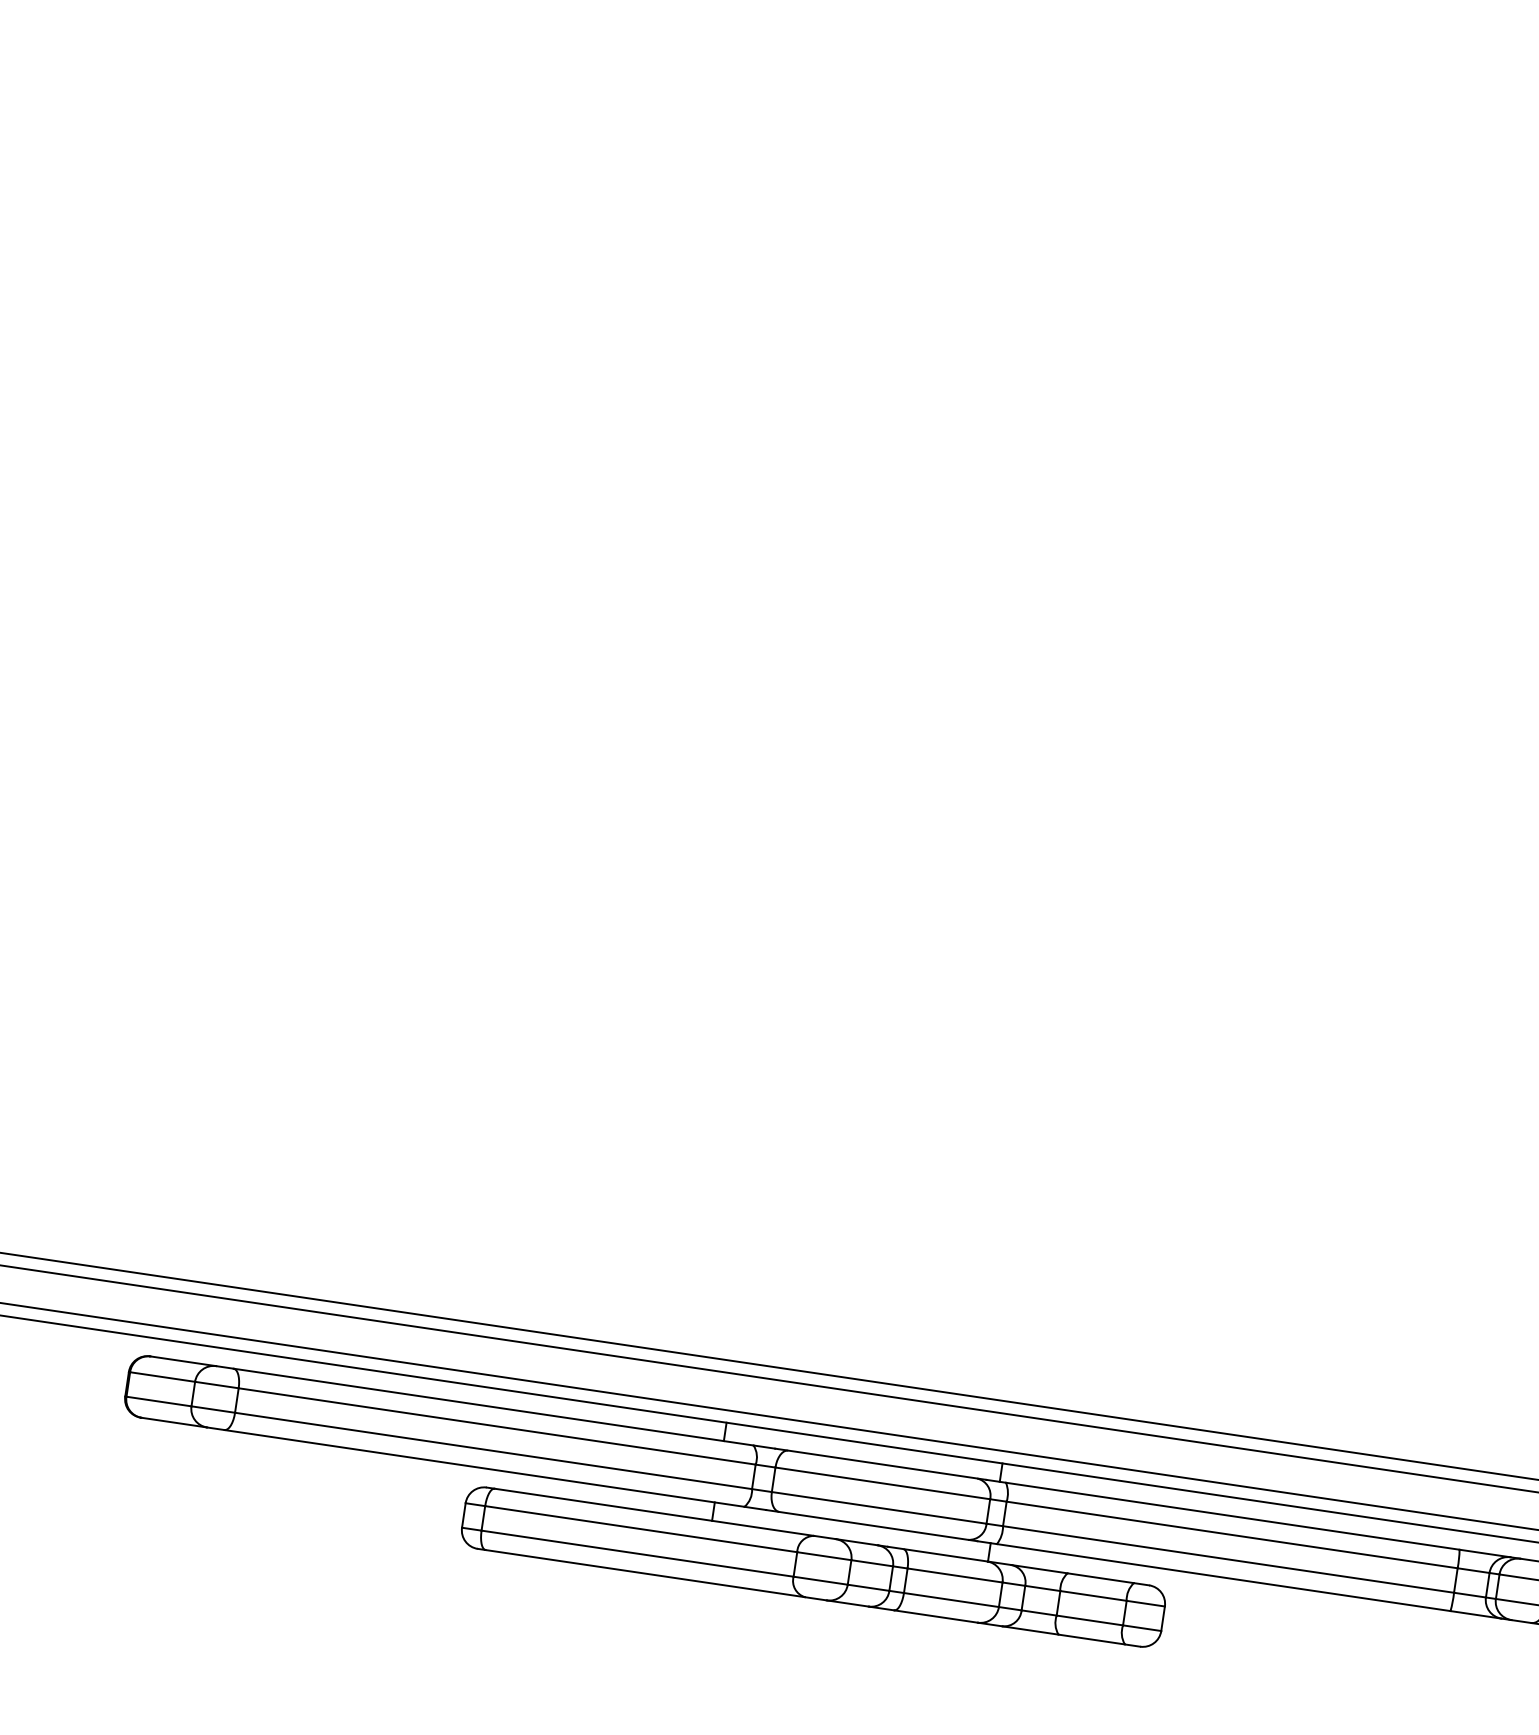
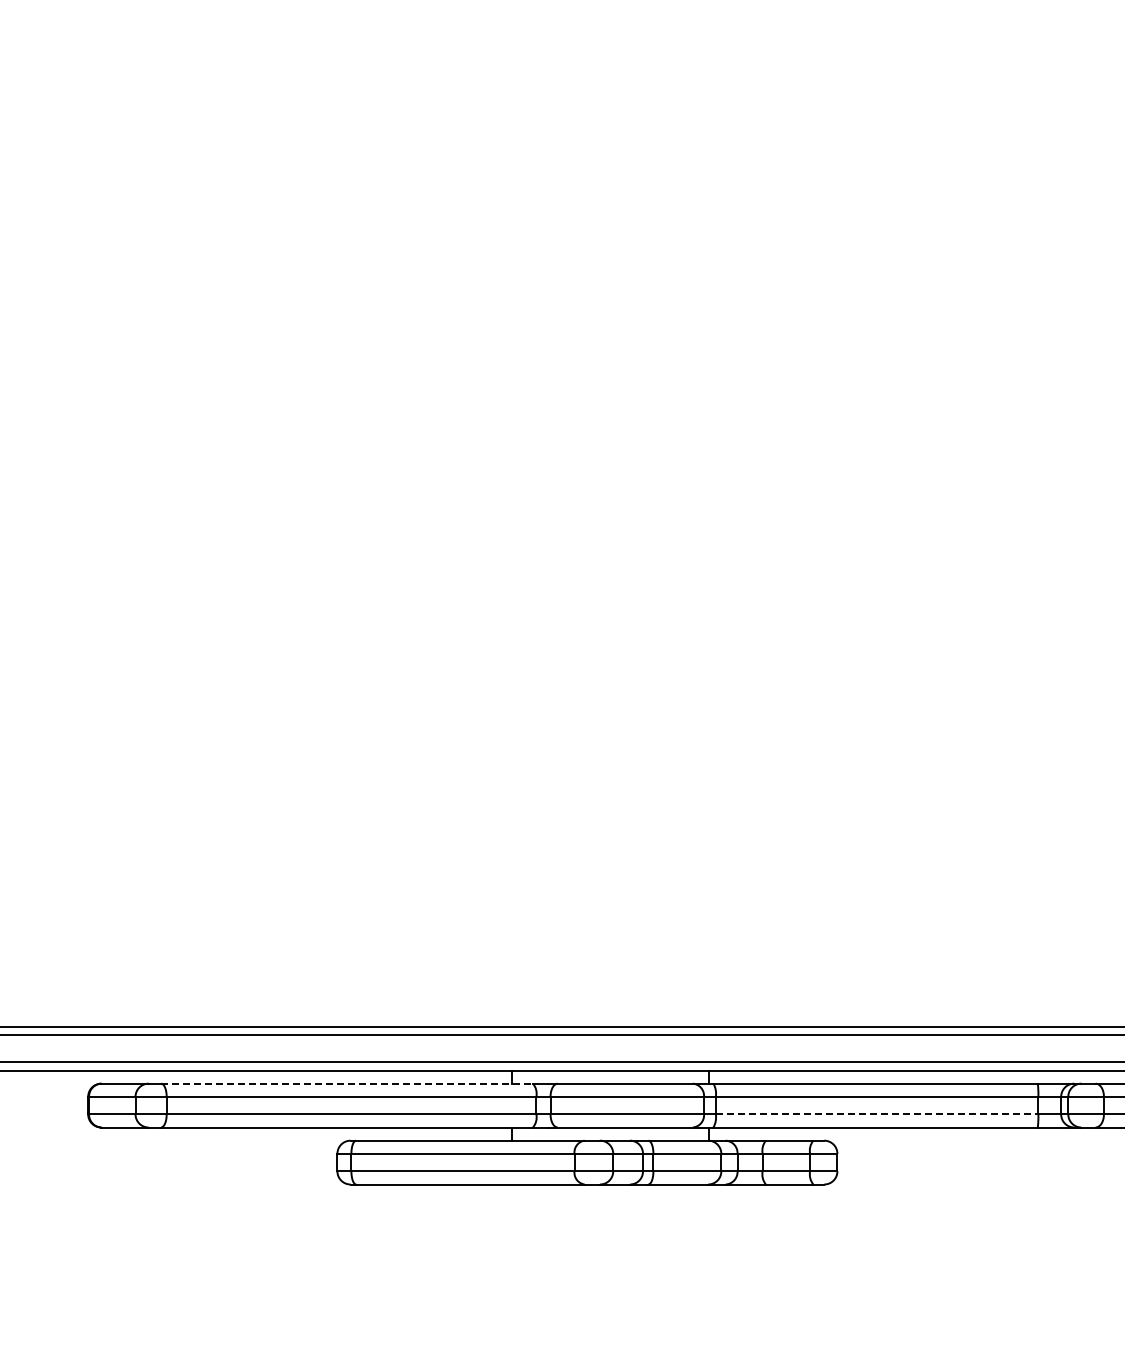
line: (494, 1406) -> (347, 1083), solid -> dashed
line: (1229, 1559) -> (877, 1114), solid -> dashed

